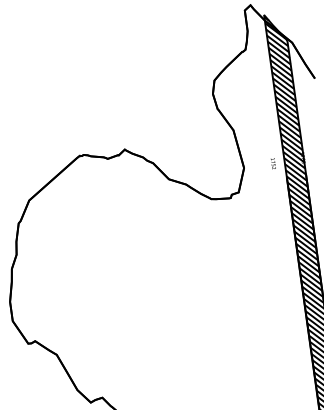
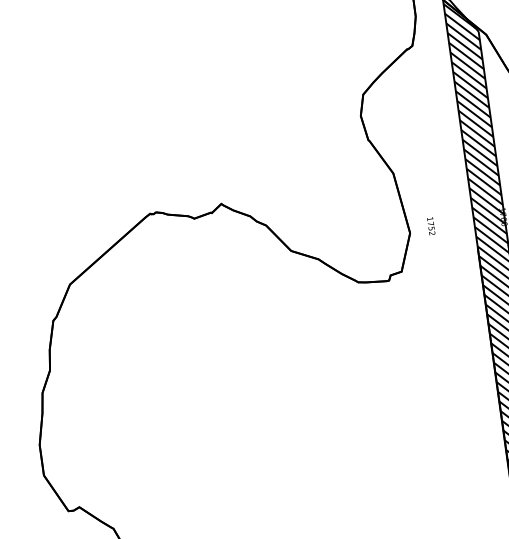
text: (273, 163) -> (431, 225), moved

